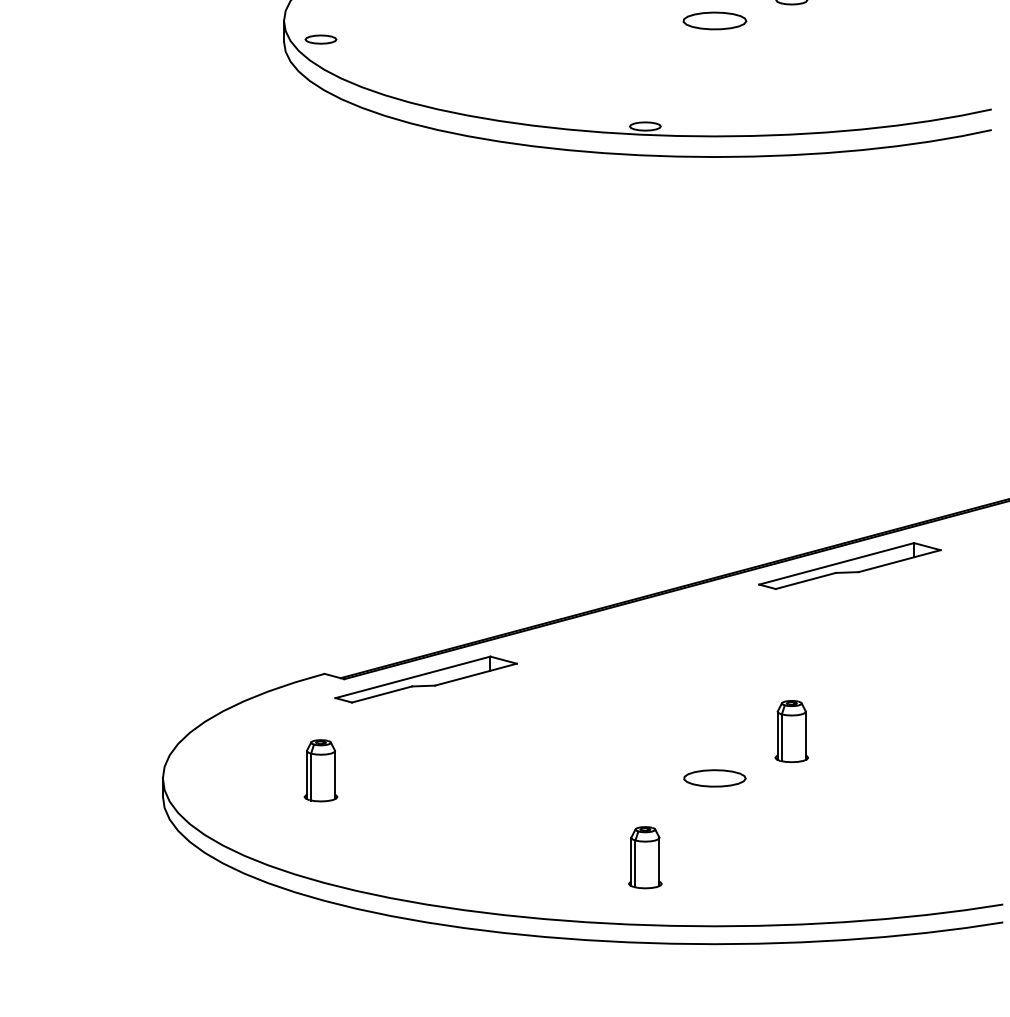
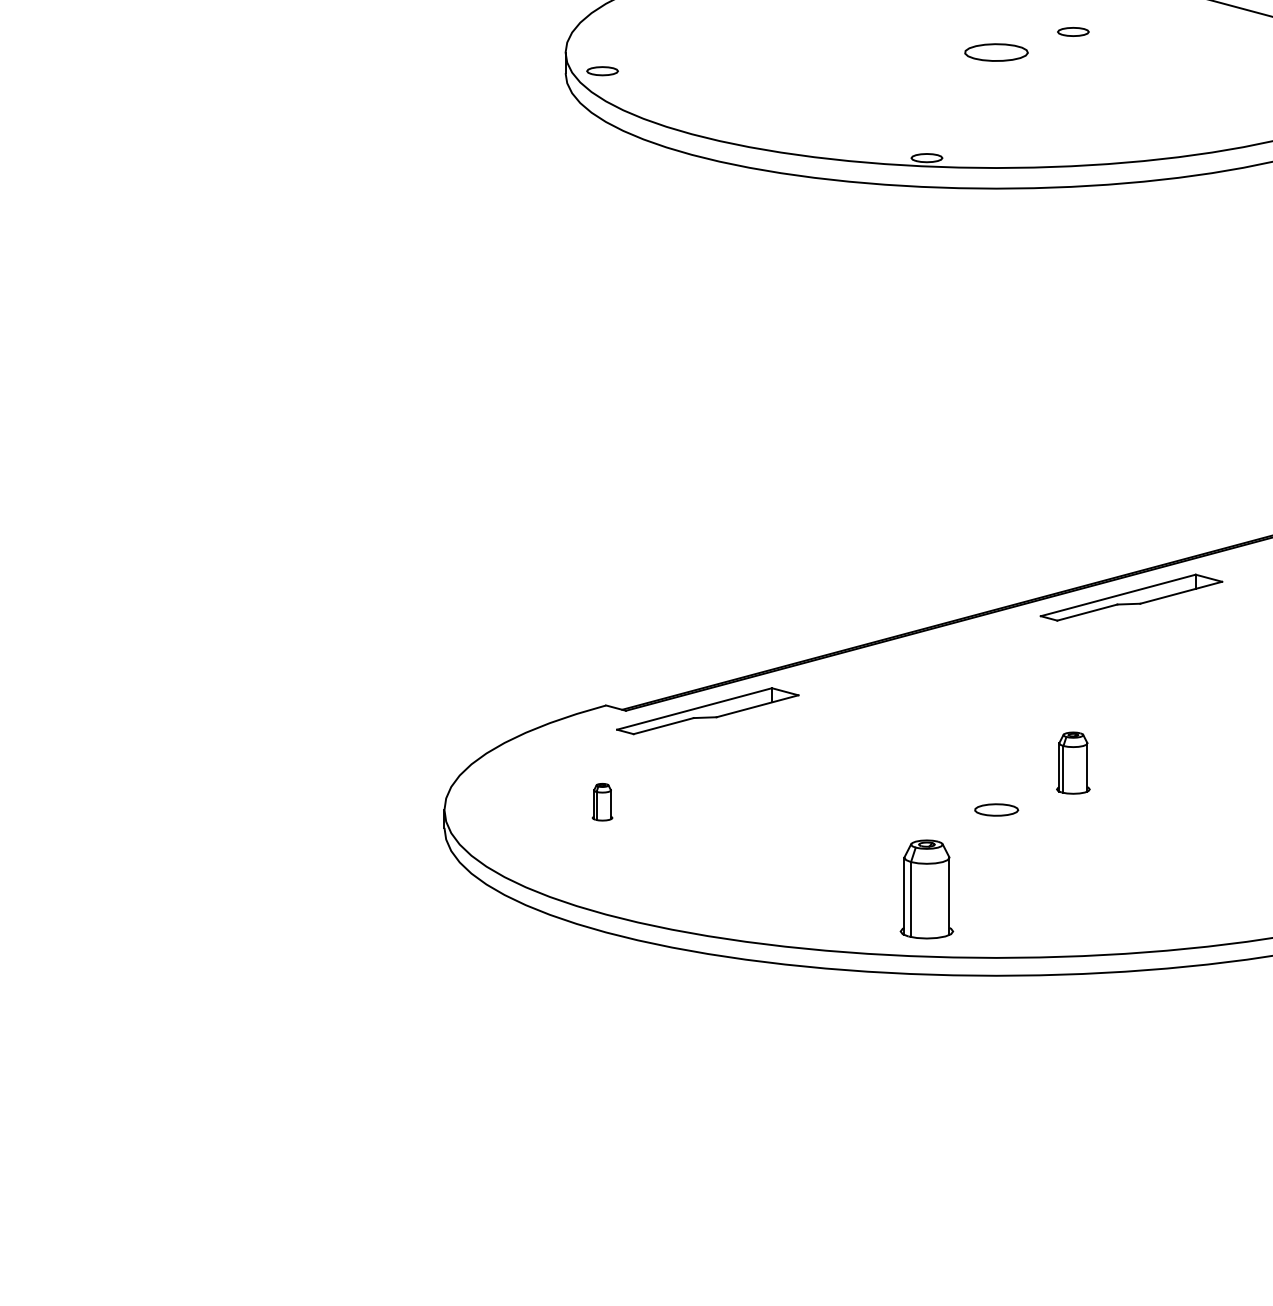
part: (320, 769) -> (602, 801), size x0.6
part: (714, 777) -> (996, 809), size x0.7
part: (644, 856) -> (926, 888), size x1.6

